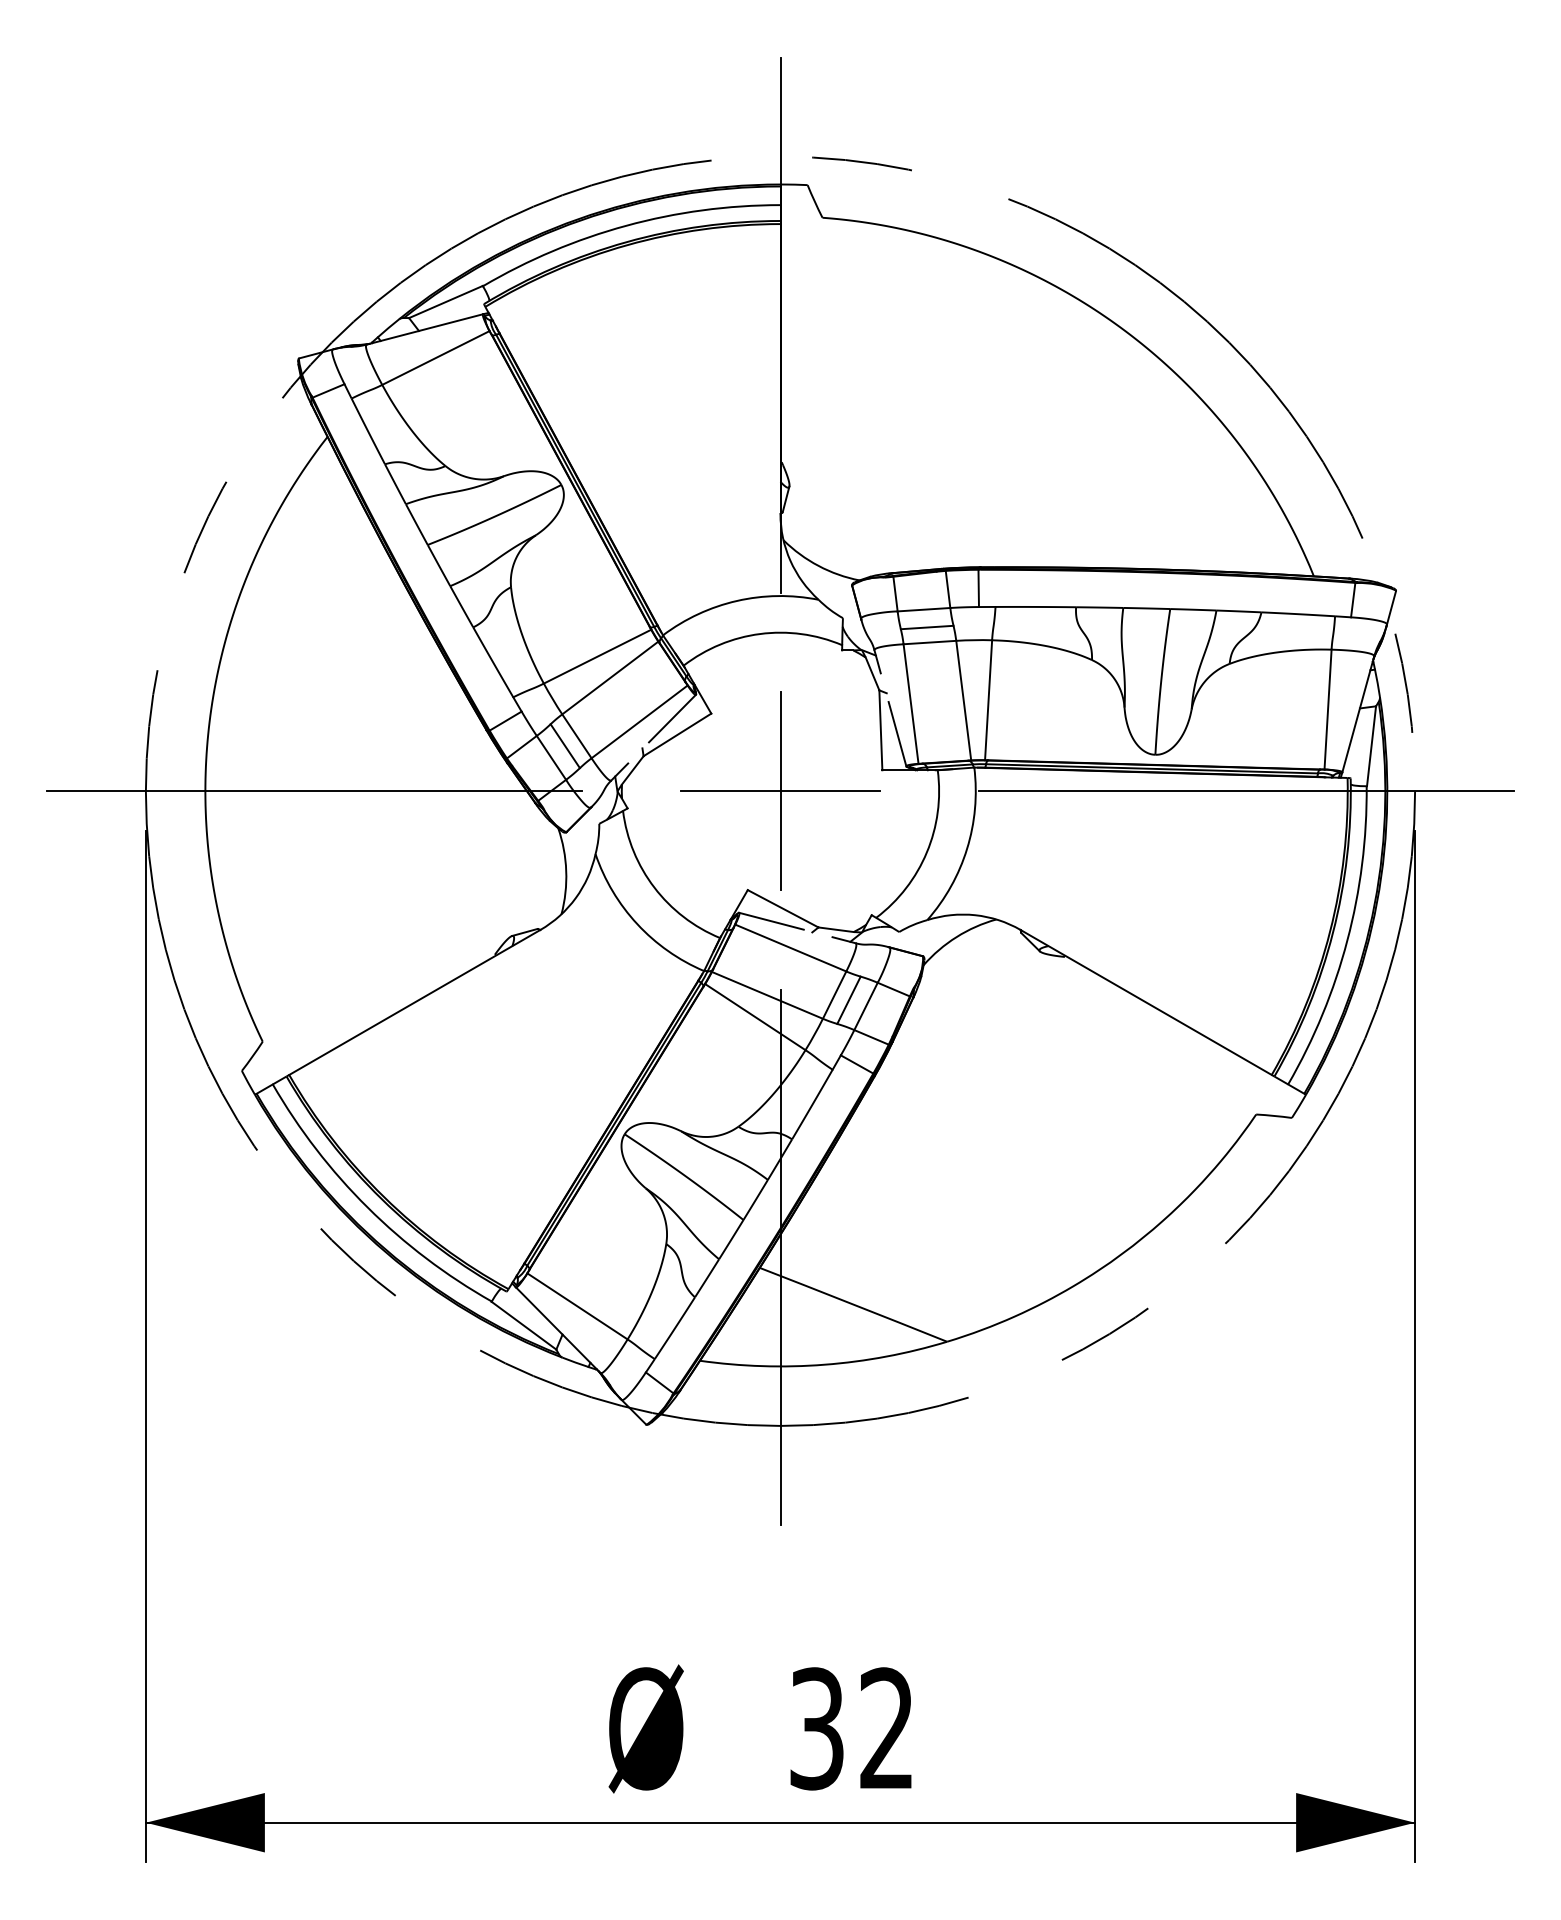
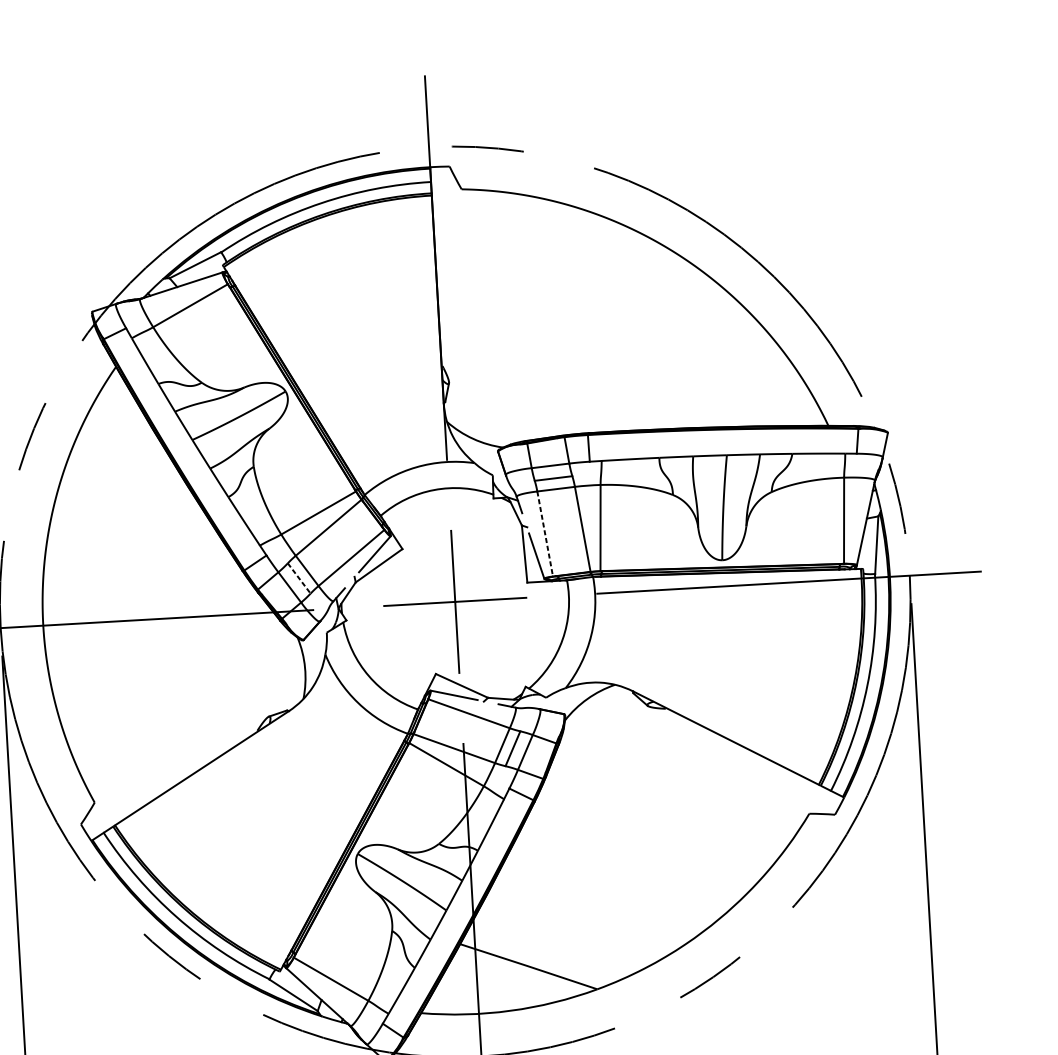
line: (911, 704) -> (545, 534), solid -> dashed
line: (565, 746) -> (299, 578), solid -> dashed

